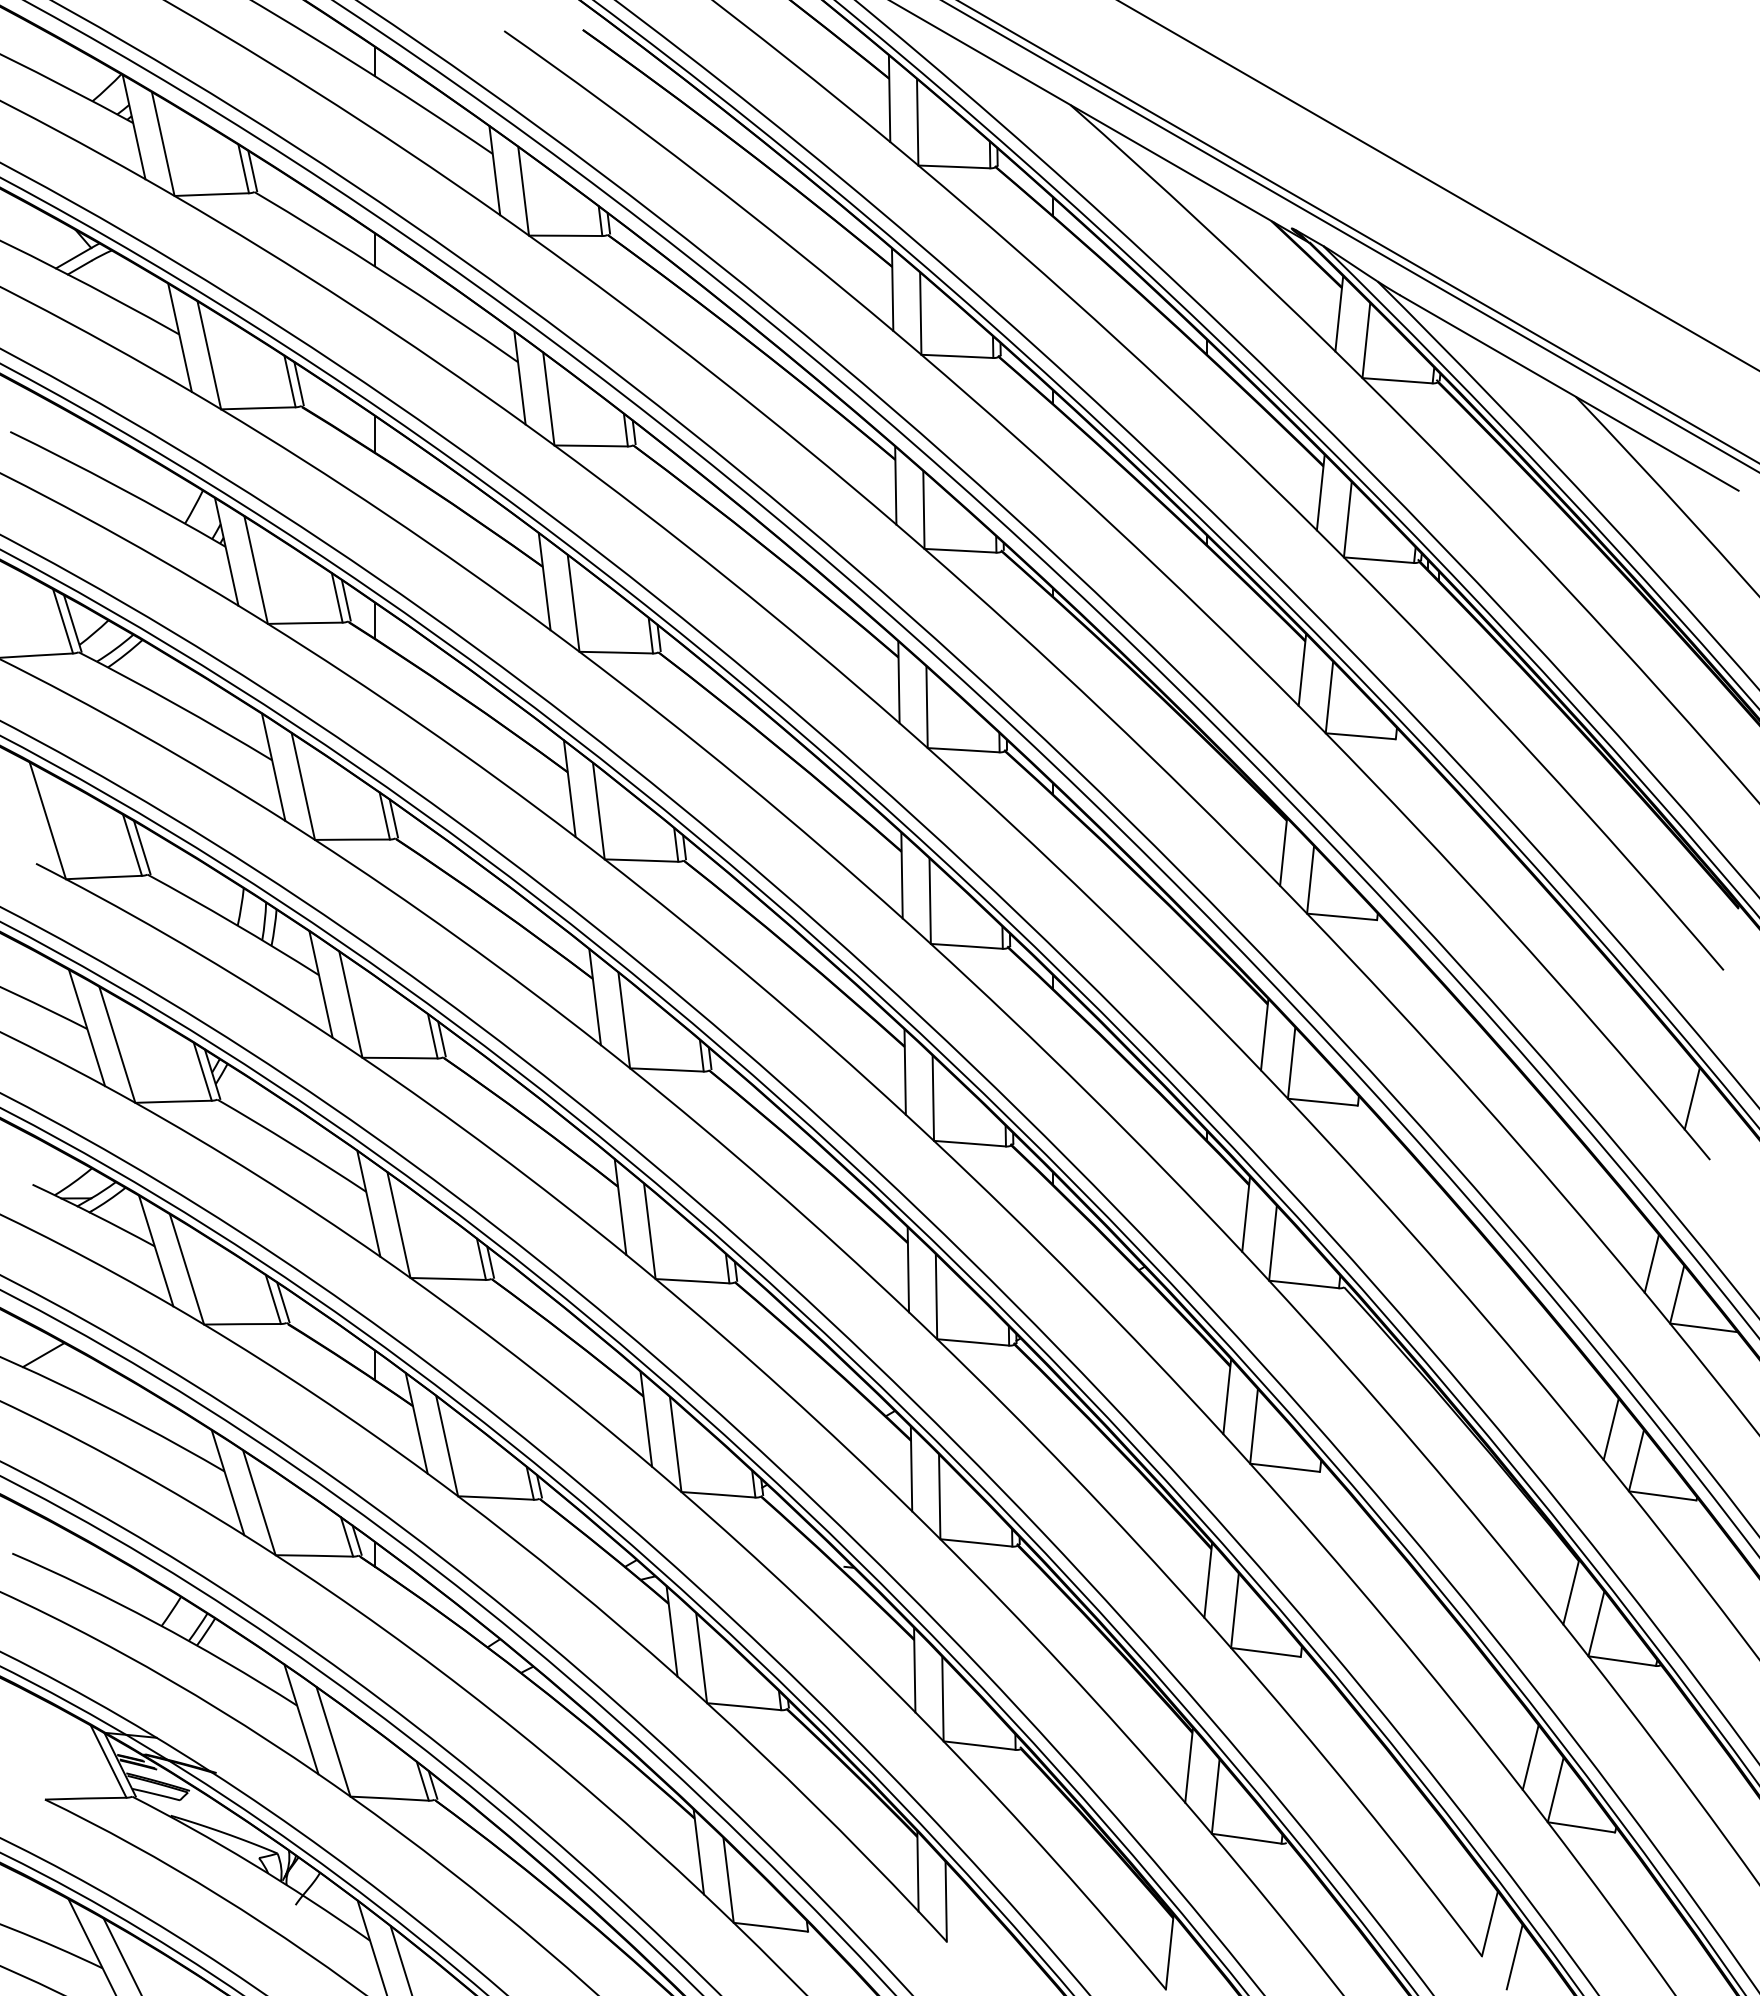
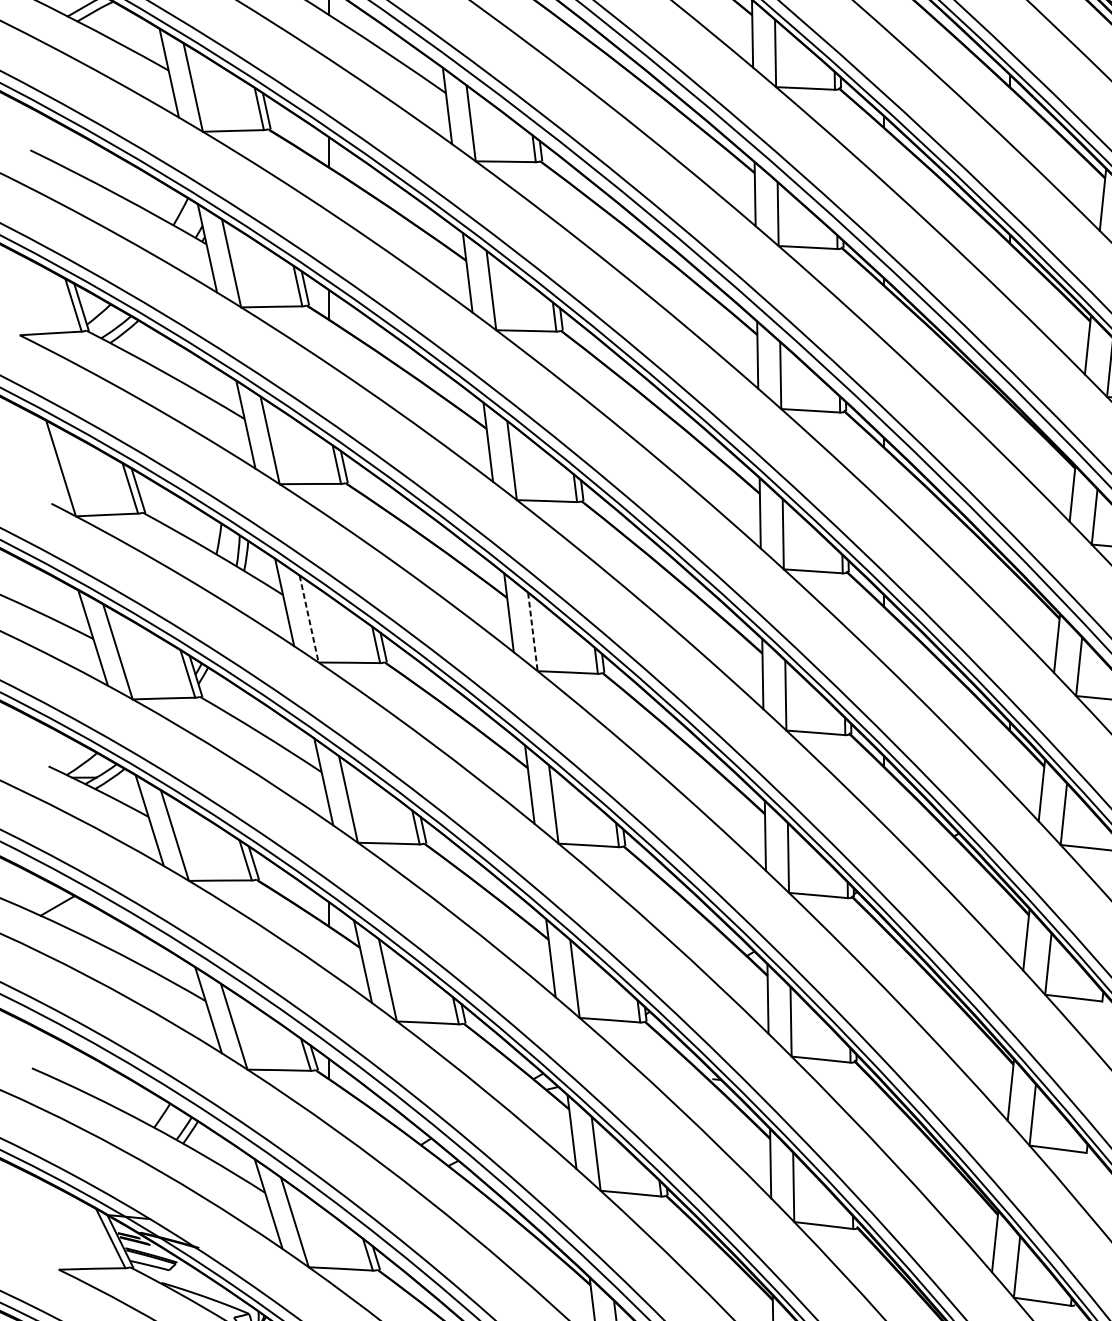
line: (351, 1005) -> (309, 619), solid -> dashed
line: (624, 1020) -> (533, 632), solid -> dashed

